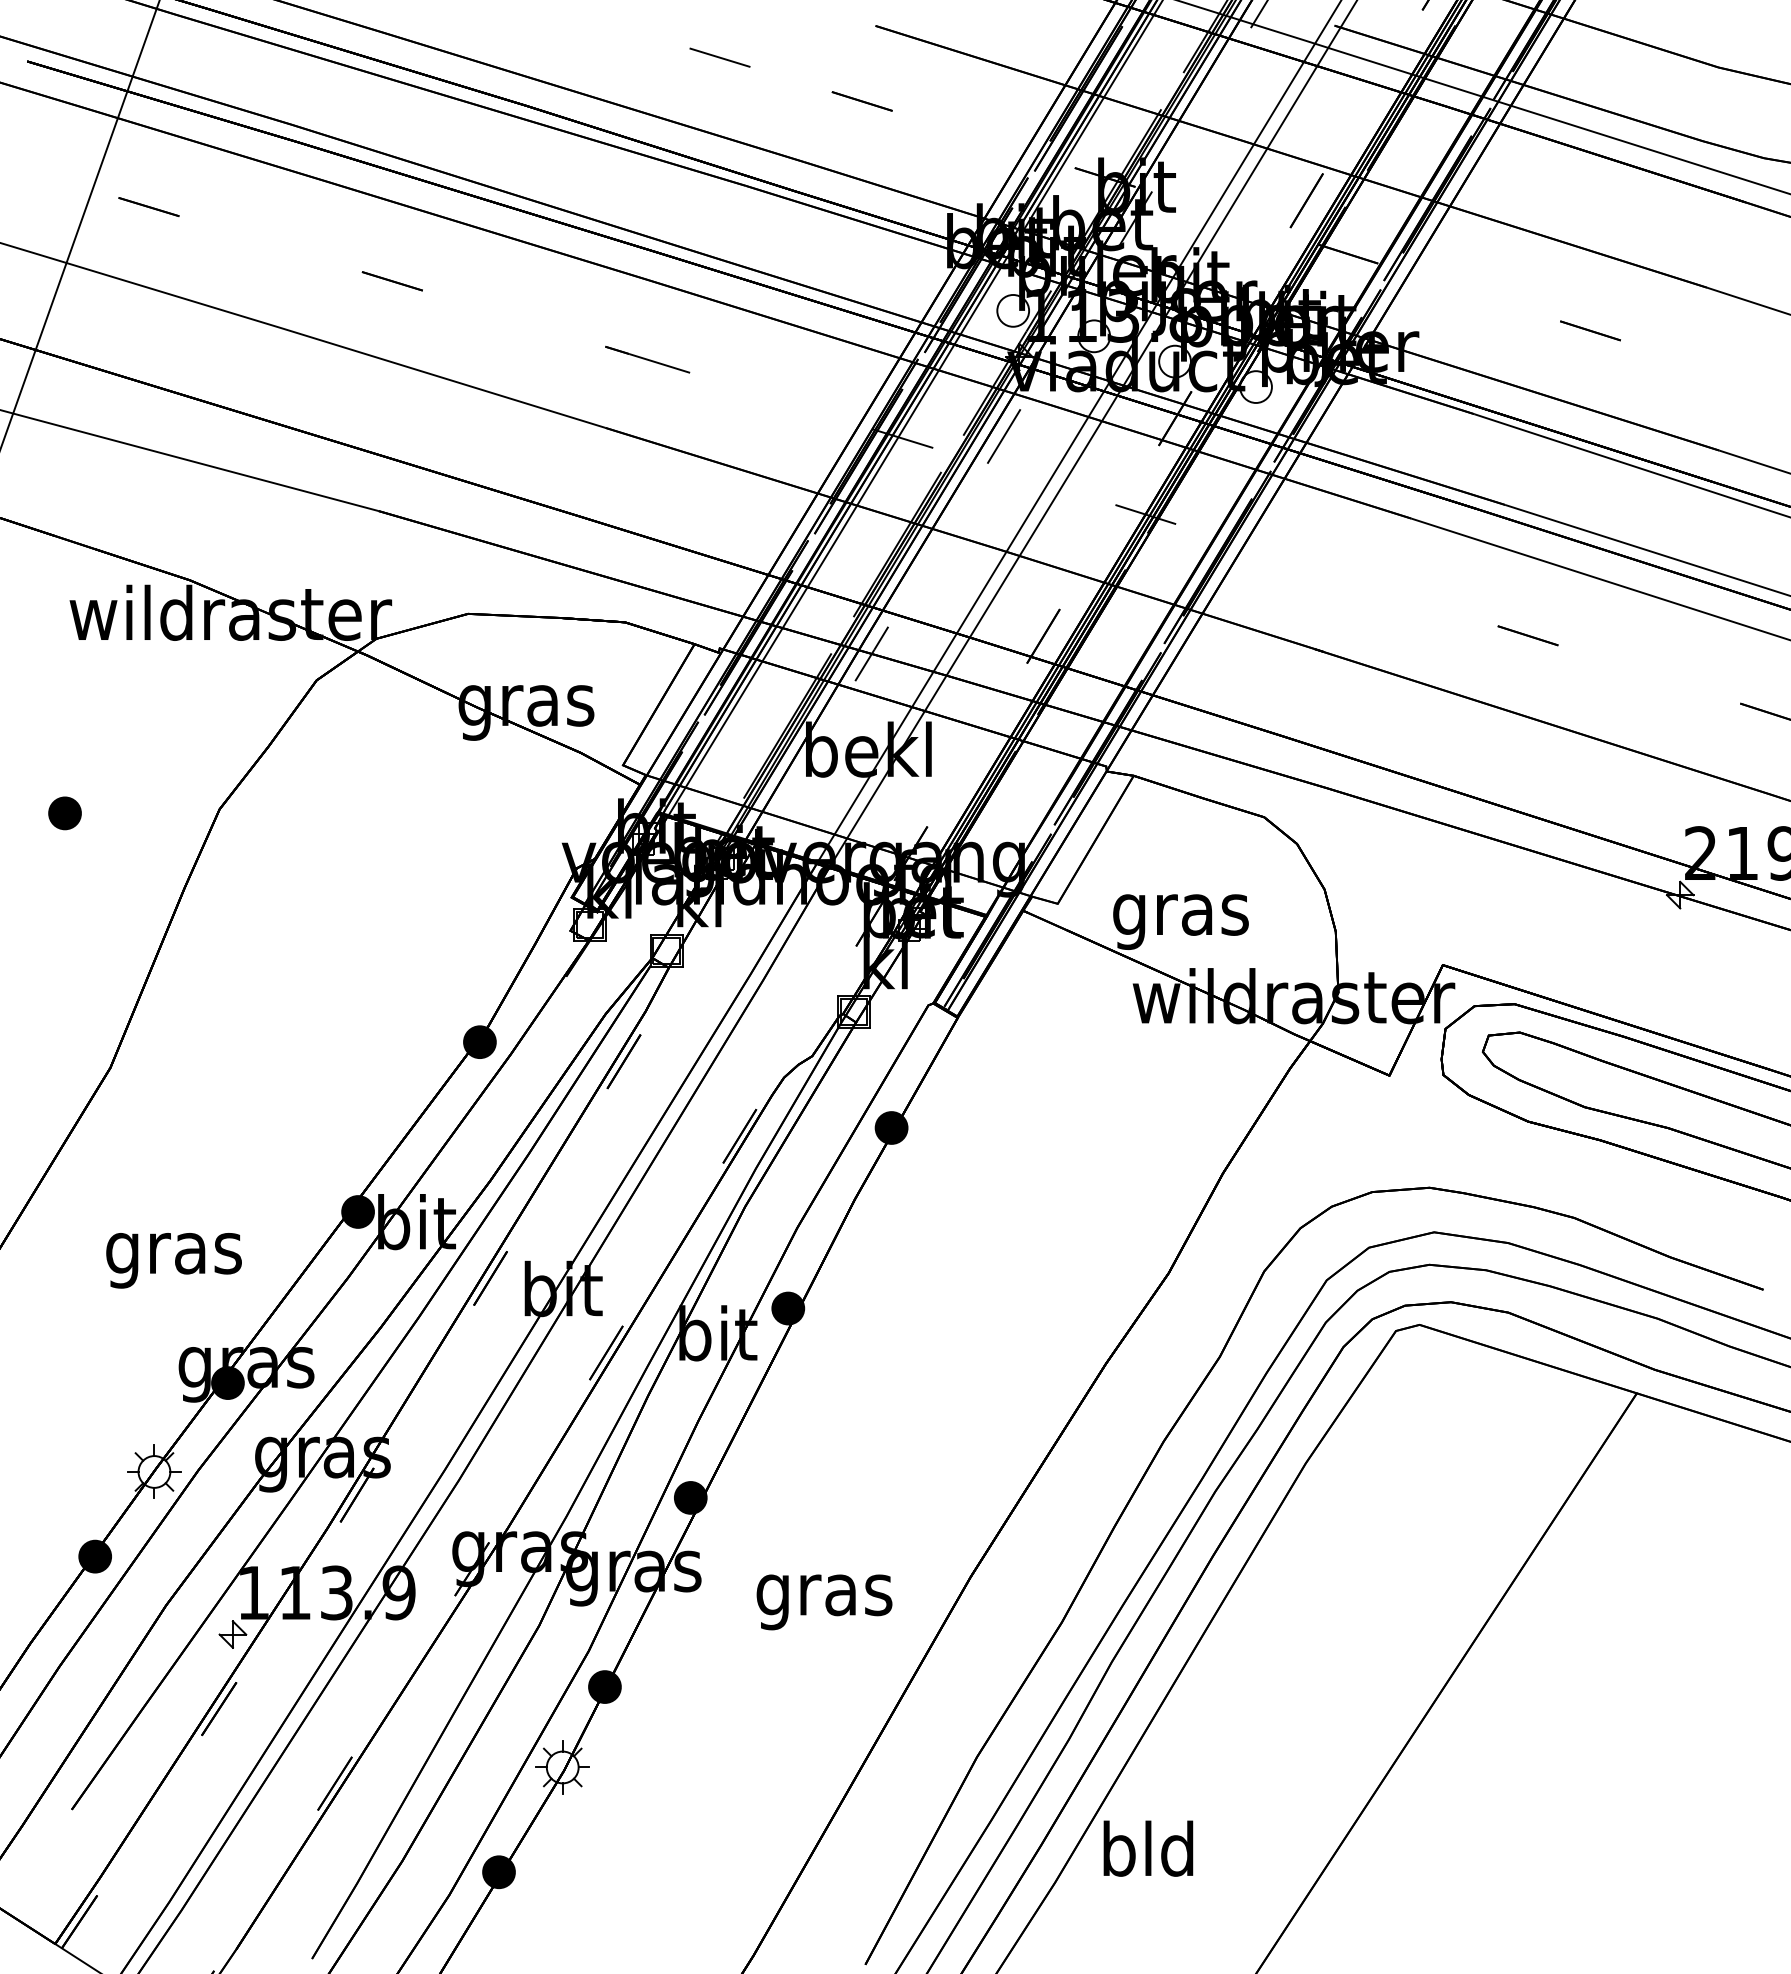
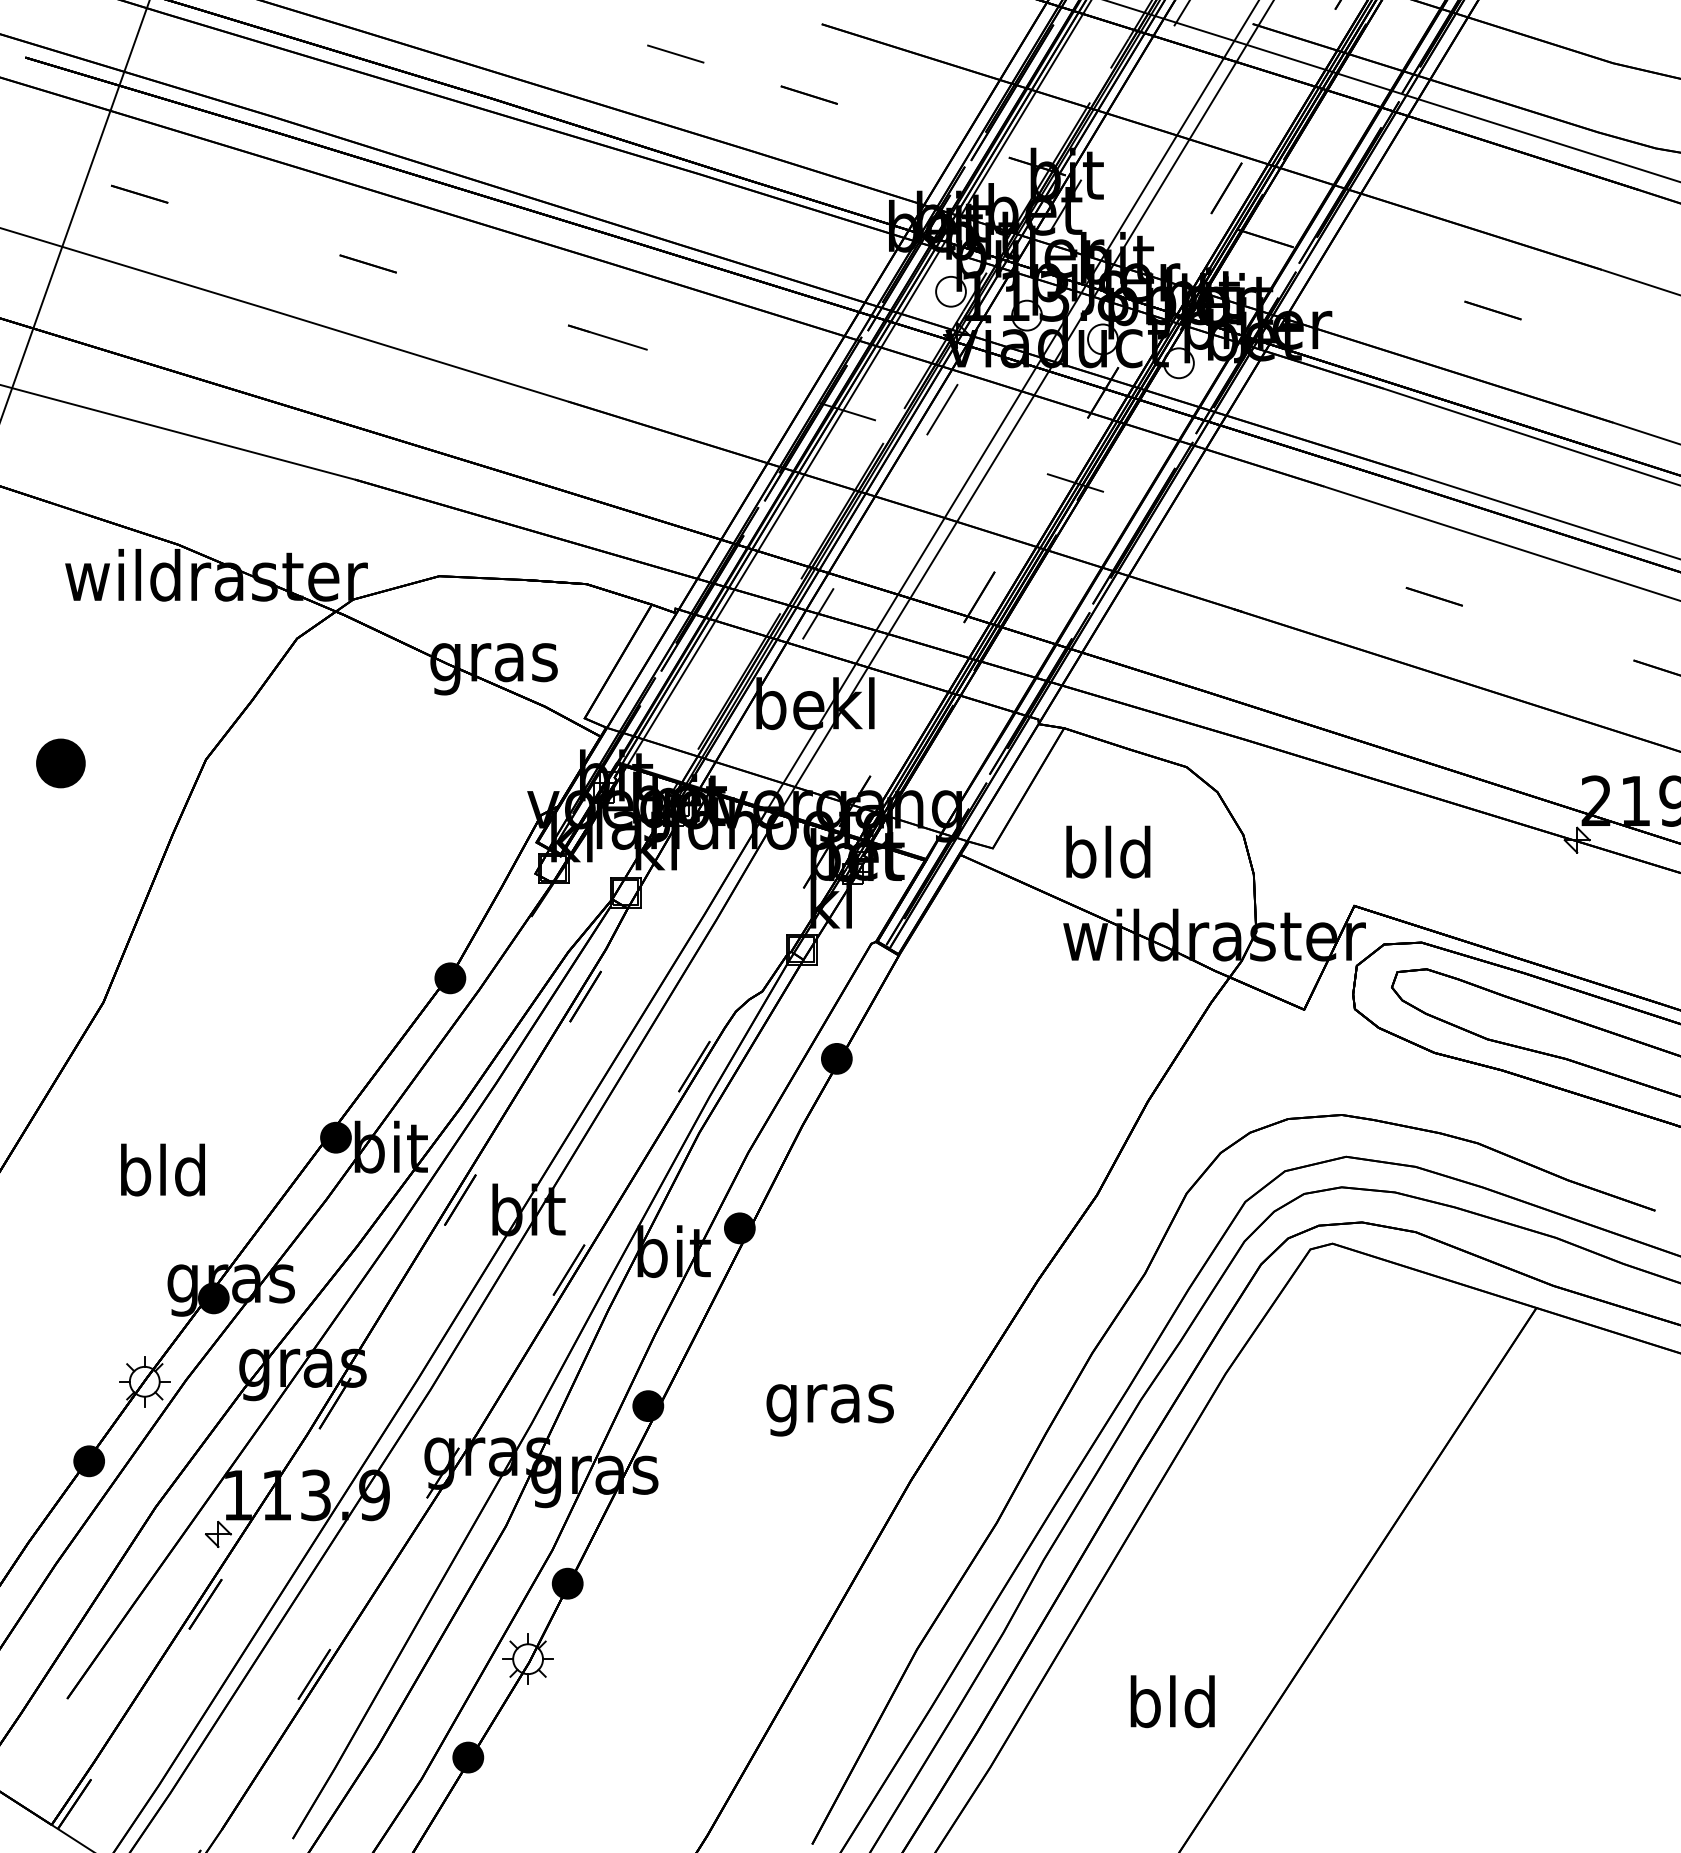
part: (64, 813) -> (60, 763), size x1.6
text: (1180, 914) -> (1108, 858), gras -> bld
text: (173, 1253) -> (162, 1176), gras -> bld
text: (824, 1602) -> (830, 1410), moved
text: (1148, 1848) -> (1172, 1701), moved

